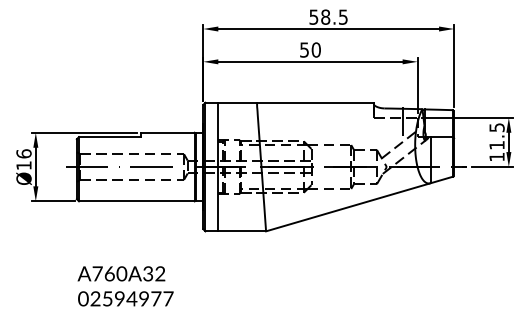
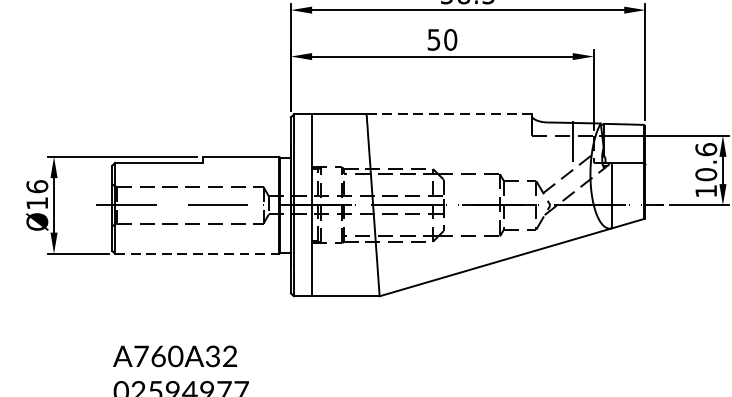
line: (315, 102) -> (449, 114), solid -> dashed
text: (496, 136) -> (705, 162), 11.5 -> 10.6
line: (136, 201) -> (196, 254), solid -> dashed

